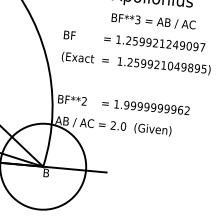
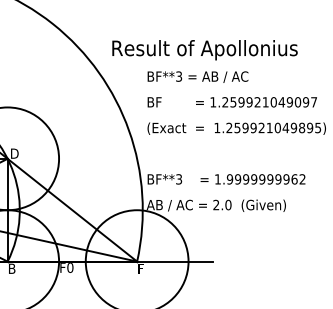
text: (153, 21) -> (197, 76), moved
text: (168, 44) -> (273, 102), 1.259921249097 -> 1.259921049097
text: (84, 101) -> (179, 179), BF**2 -> BF**3
text: (46, 172) -> (141, 268), B -> F

